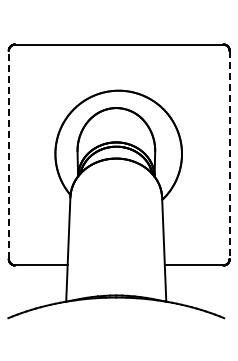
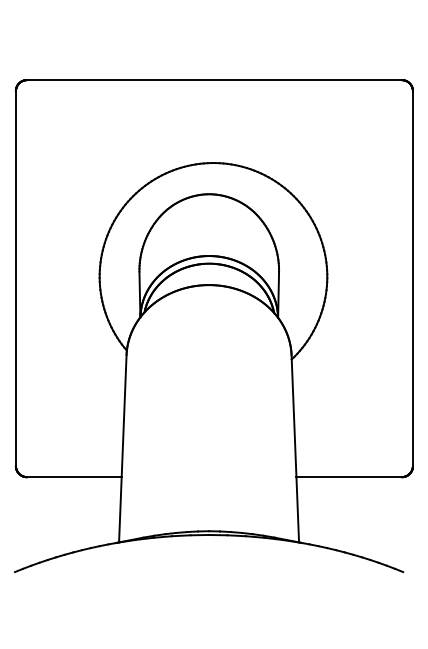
line: (8, 154) -> (15, 277), dashed -> solid
line: (229, 155) -> (412, 279), dashed -> solid

